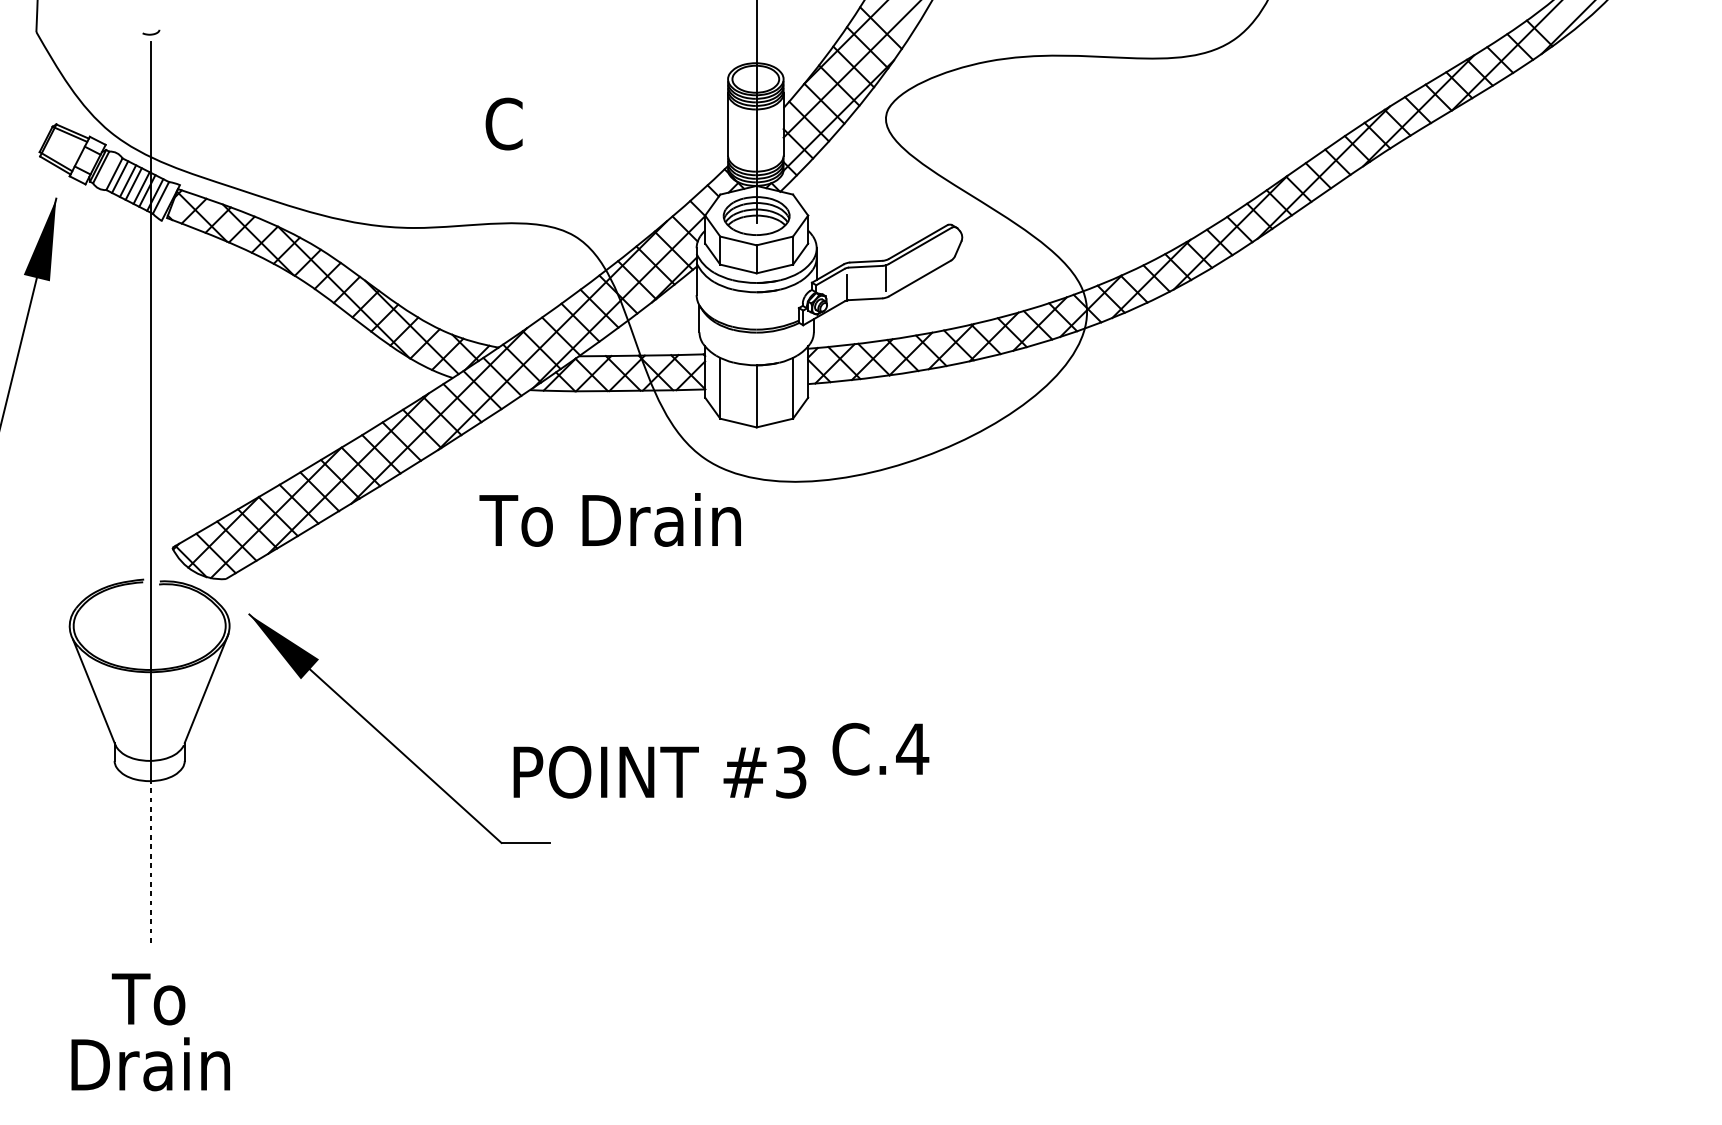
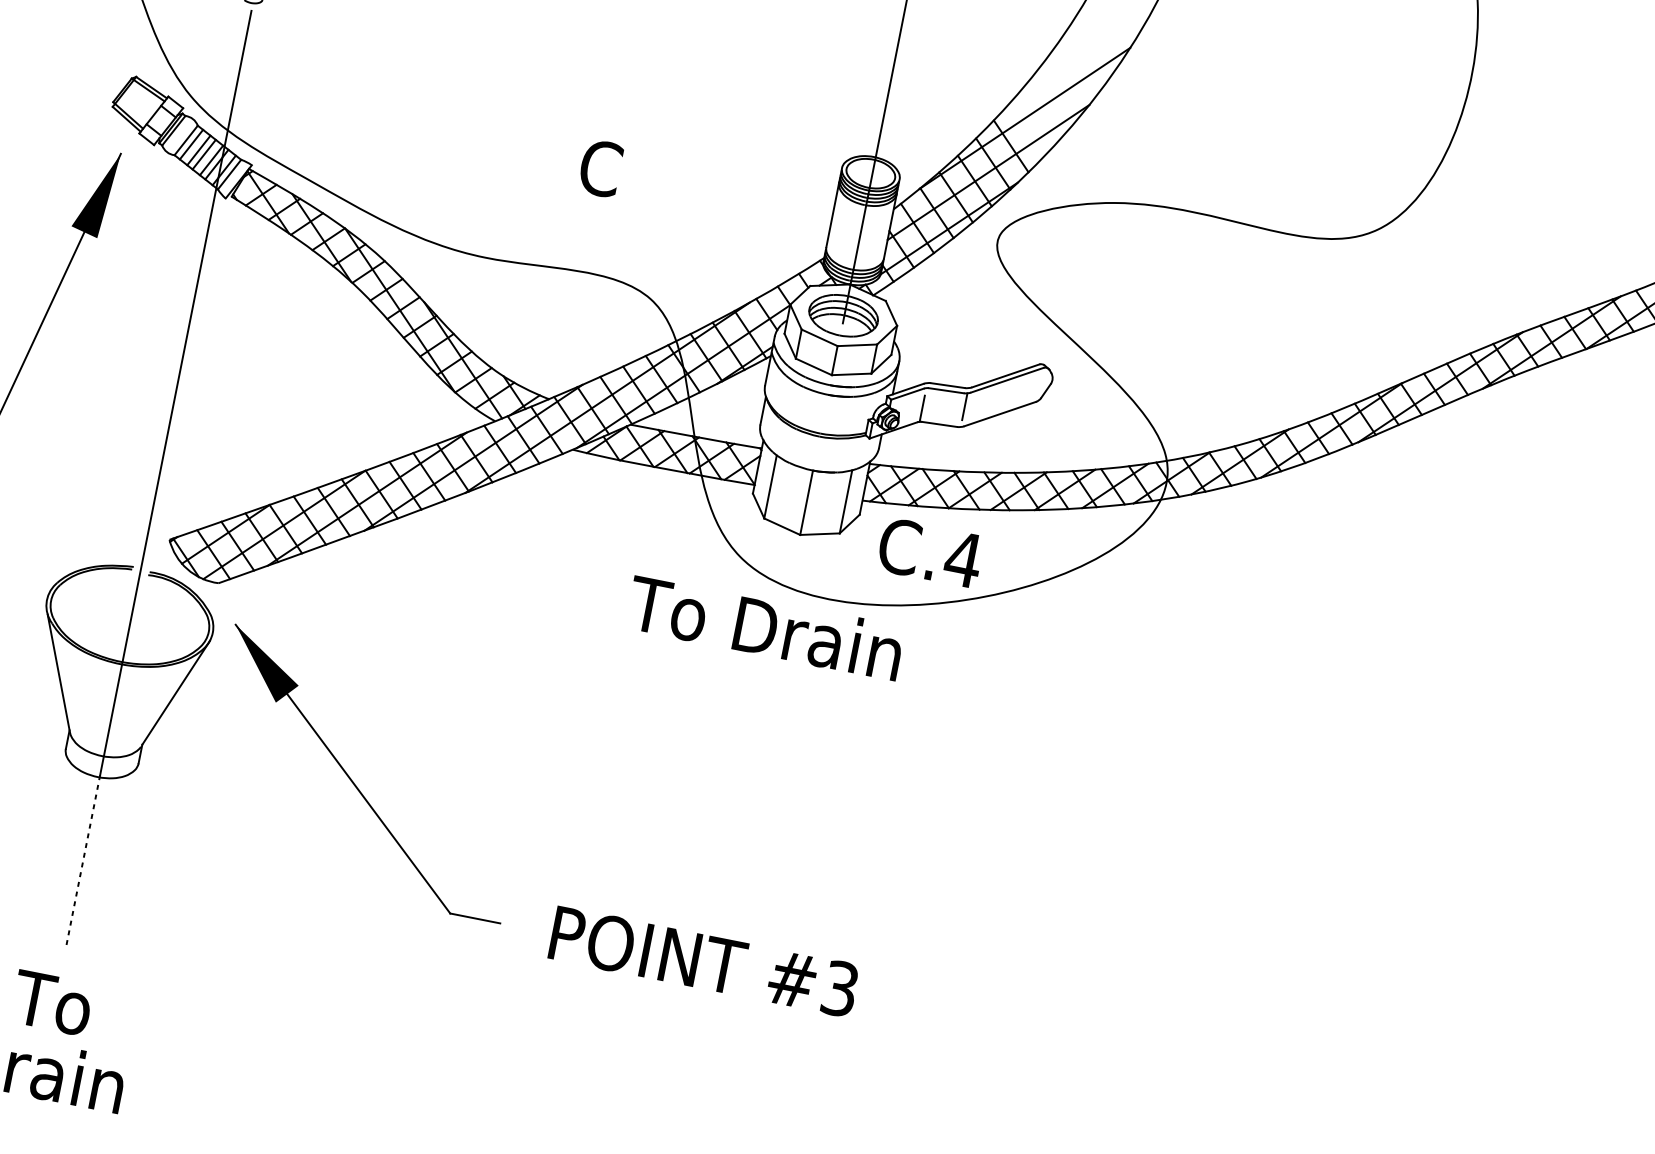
text: (609, 519) -> (764, 627), moved
text: (880, 749) -> (930, 553), moved
text: (659, 772) -> (703, 962), moved

